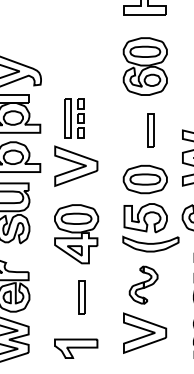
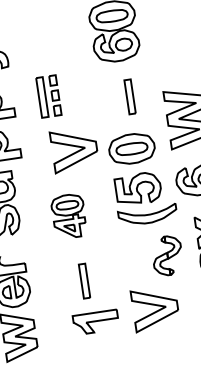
part: (76, 165) -> (74, 148), moved
part: (76, 234) -> (68, 216), size x0.7
part: (143, 284) -> (167, 255), moved
part: (76, 348) -> (96, 322), moved

